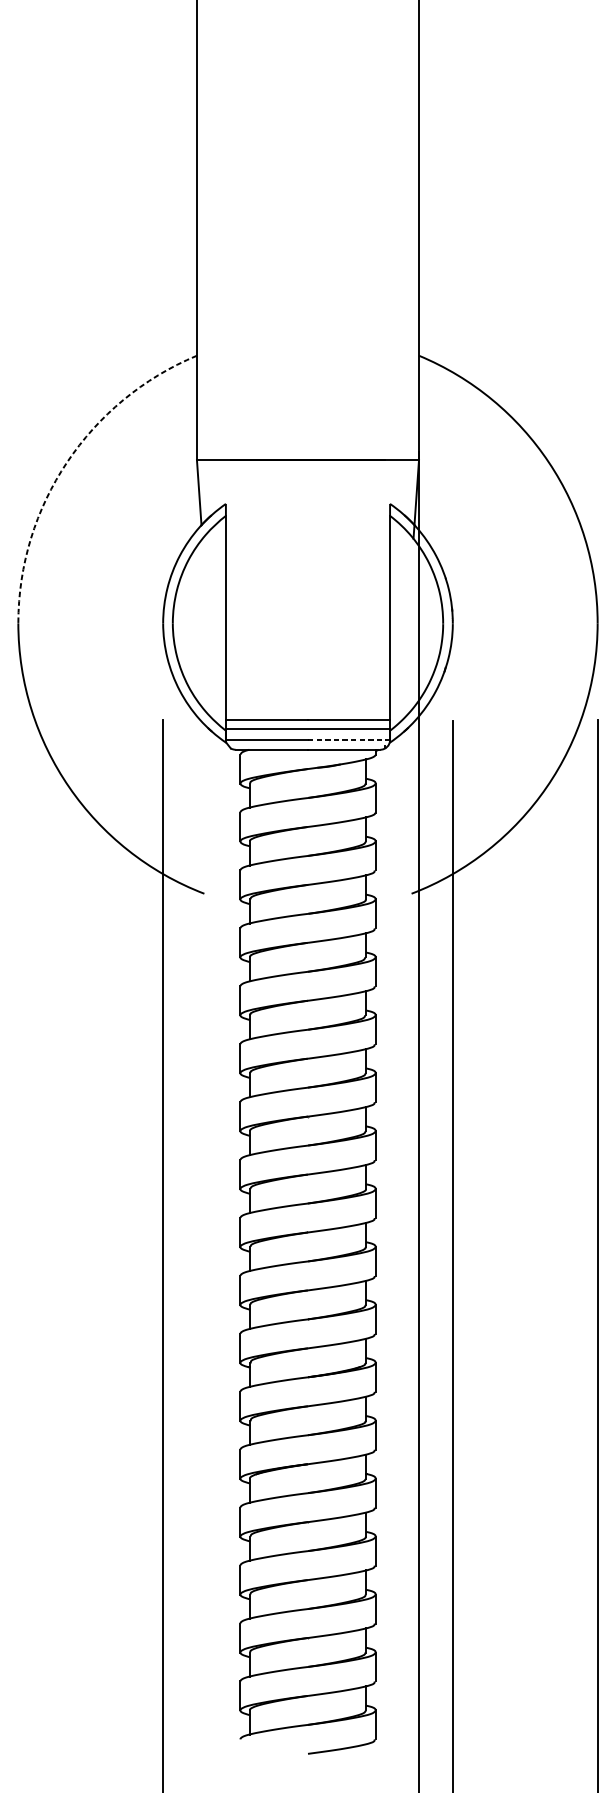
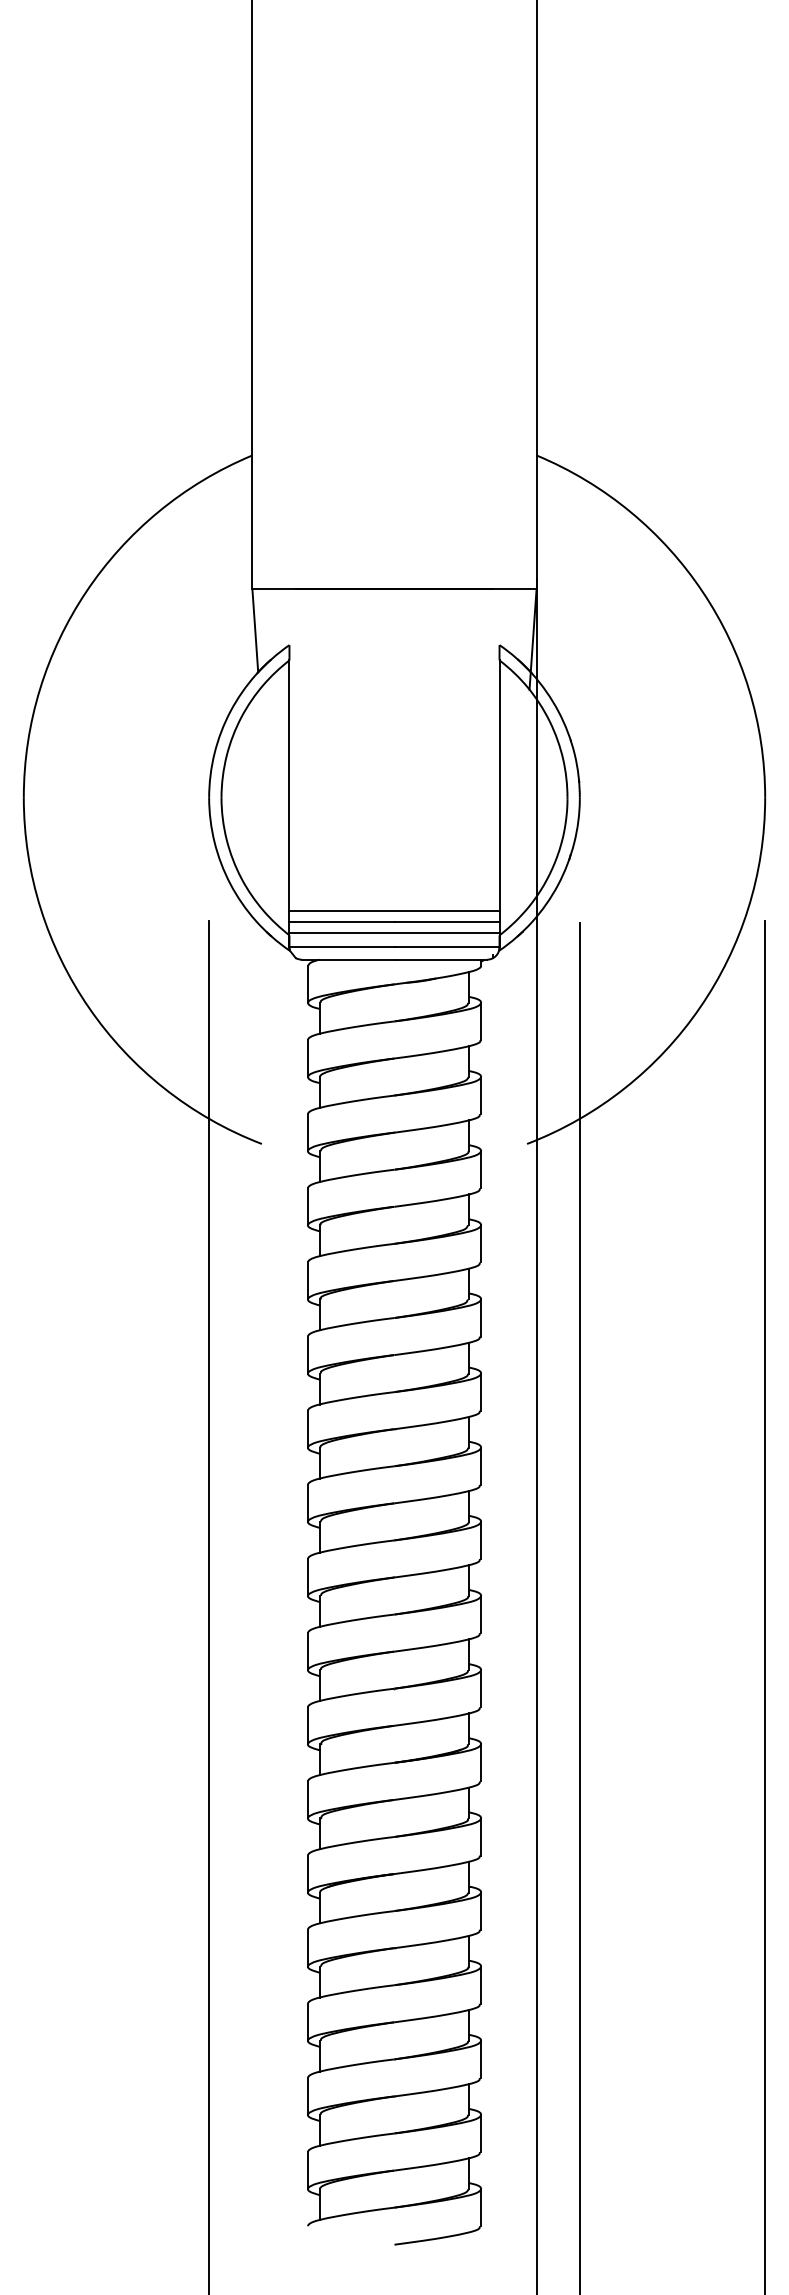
arc: (67, 462) -> (86, 592), dashed -> solid
line: (308, 712) -> (394, 911), added
line: (349, 740) -> (447, 947), dashed -> solid

